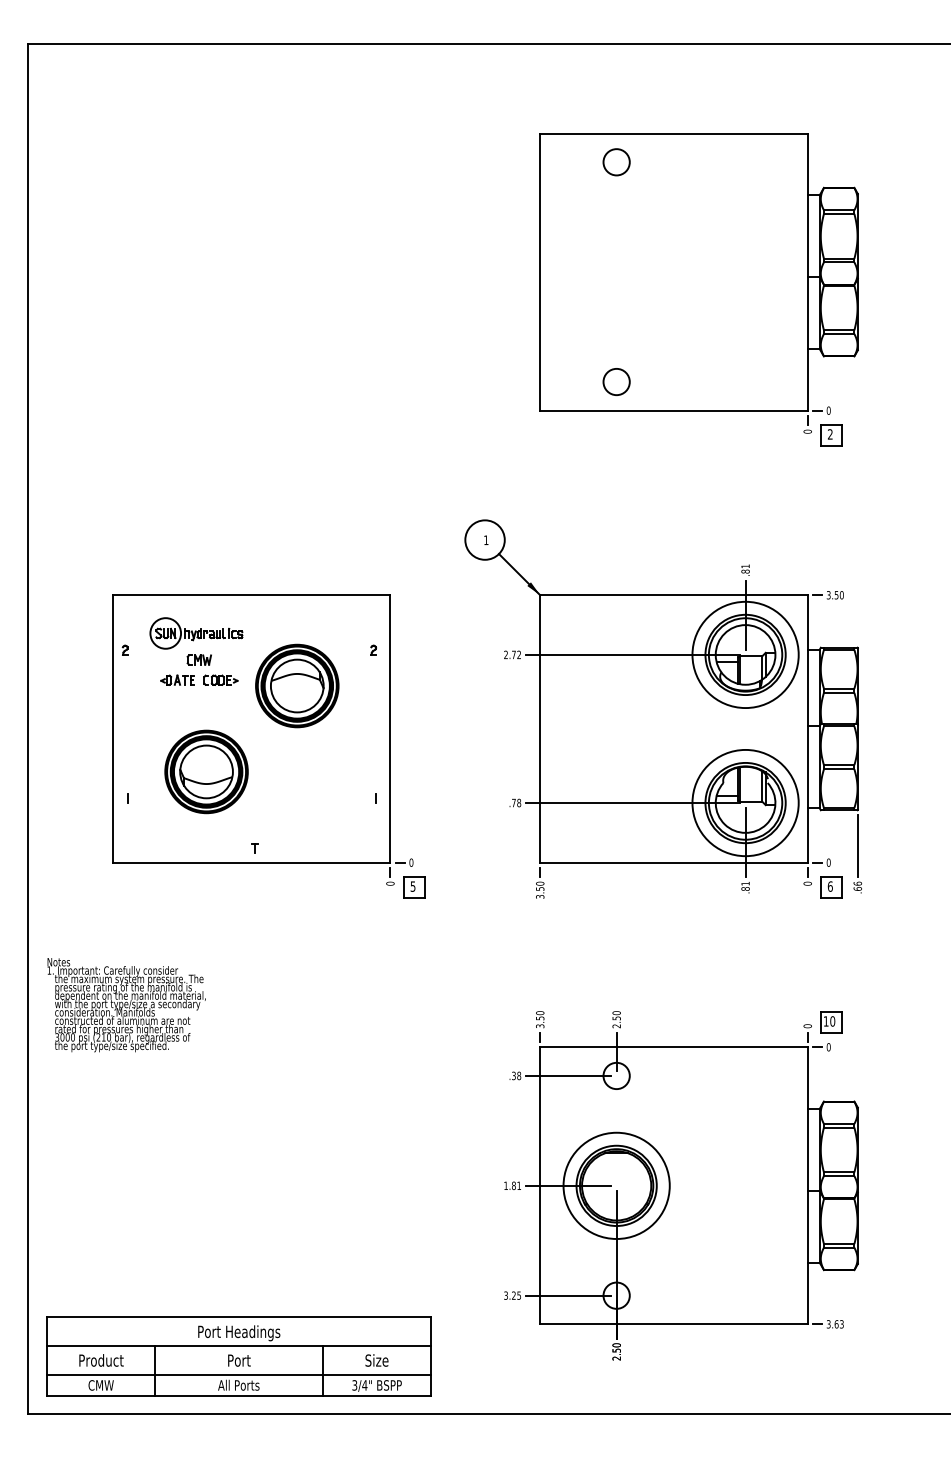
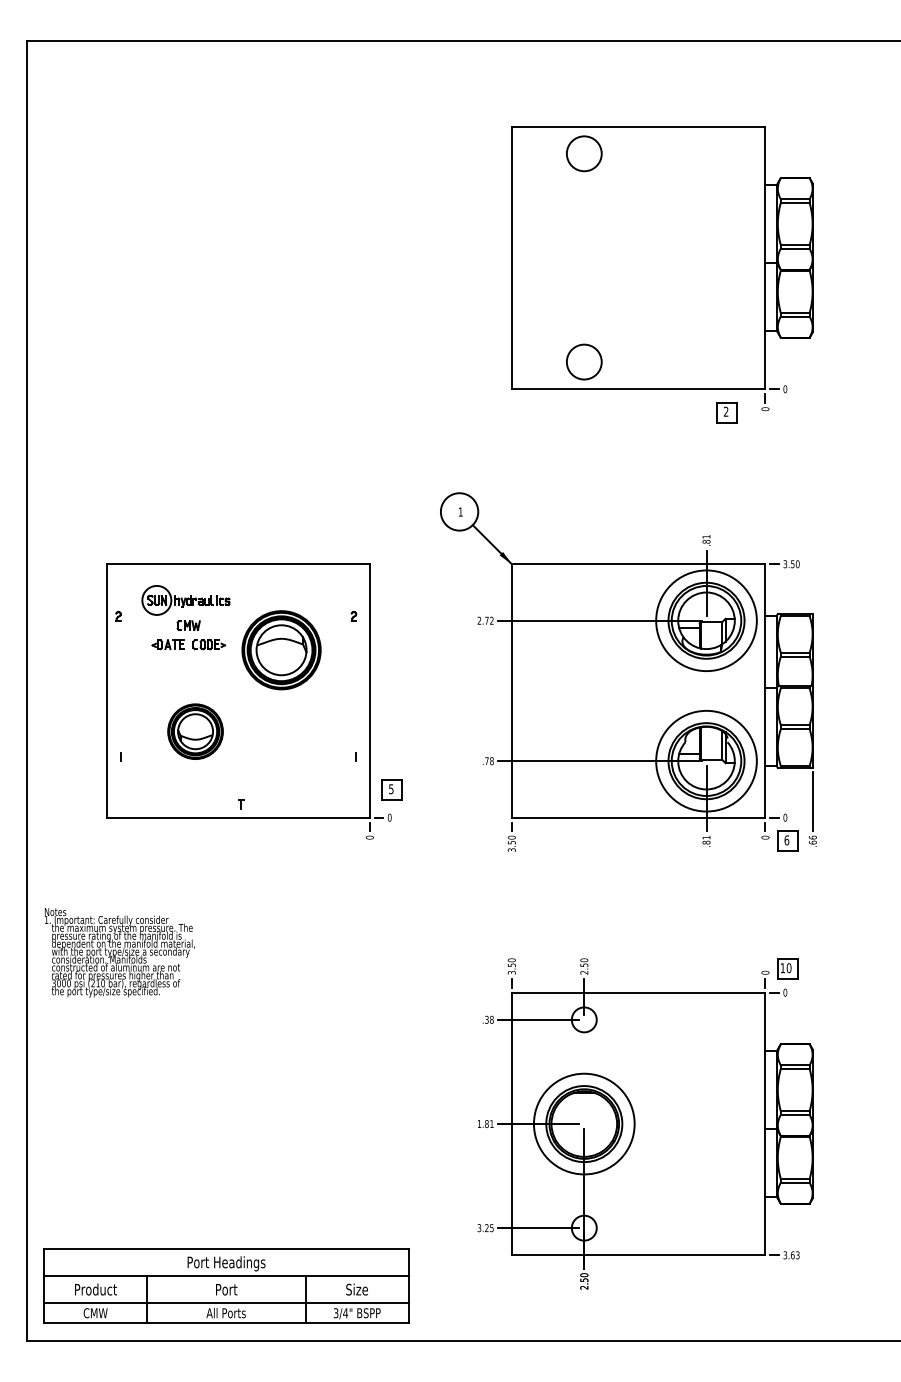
circle: (616, 162) -> (584, 154), size x1.4
circle: (616, 381) -> (584, 361), size x1.4
part: (831, 435) -> (727, 412), moved
part: (206, 771) -> (195, 731), size x0.7
part: (414, 887) -> (392, 790), moved

